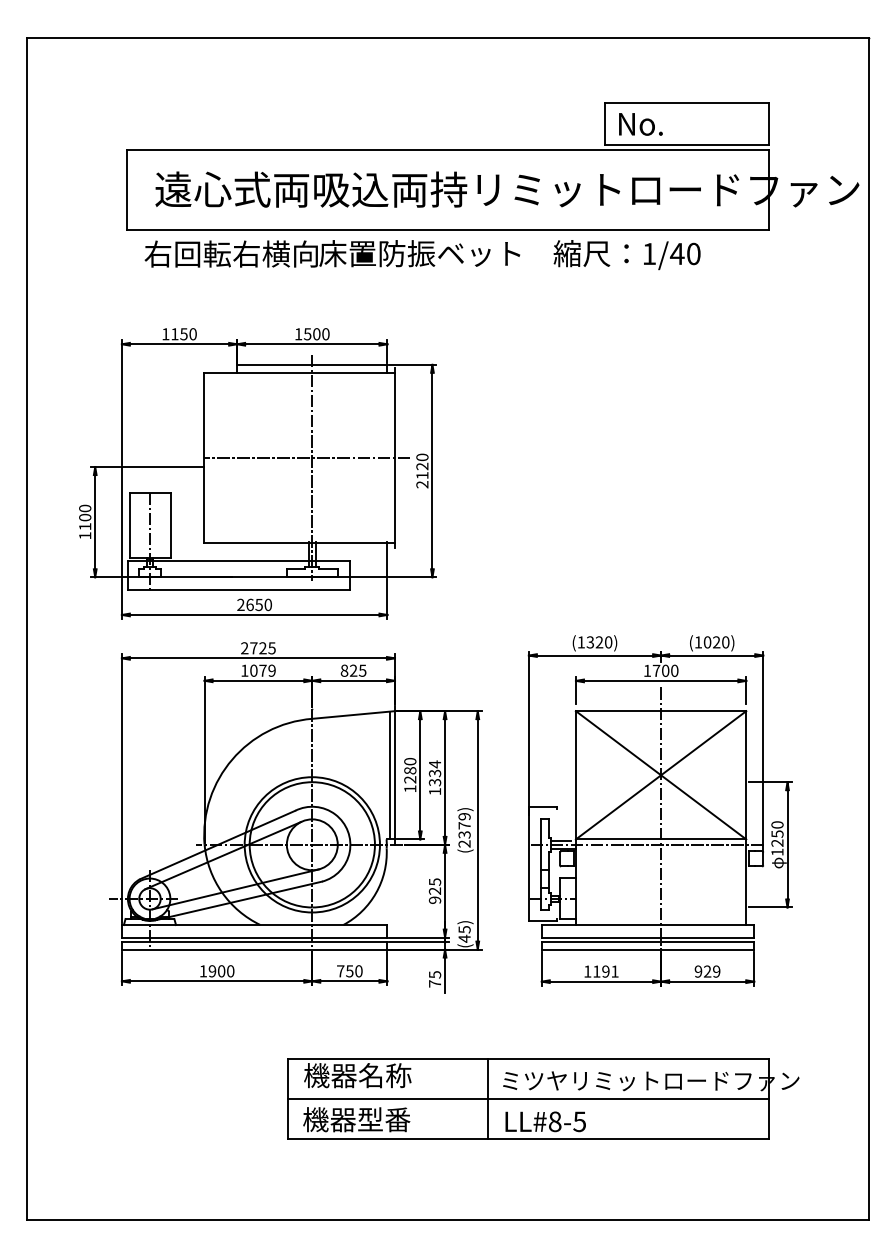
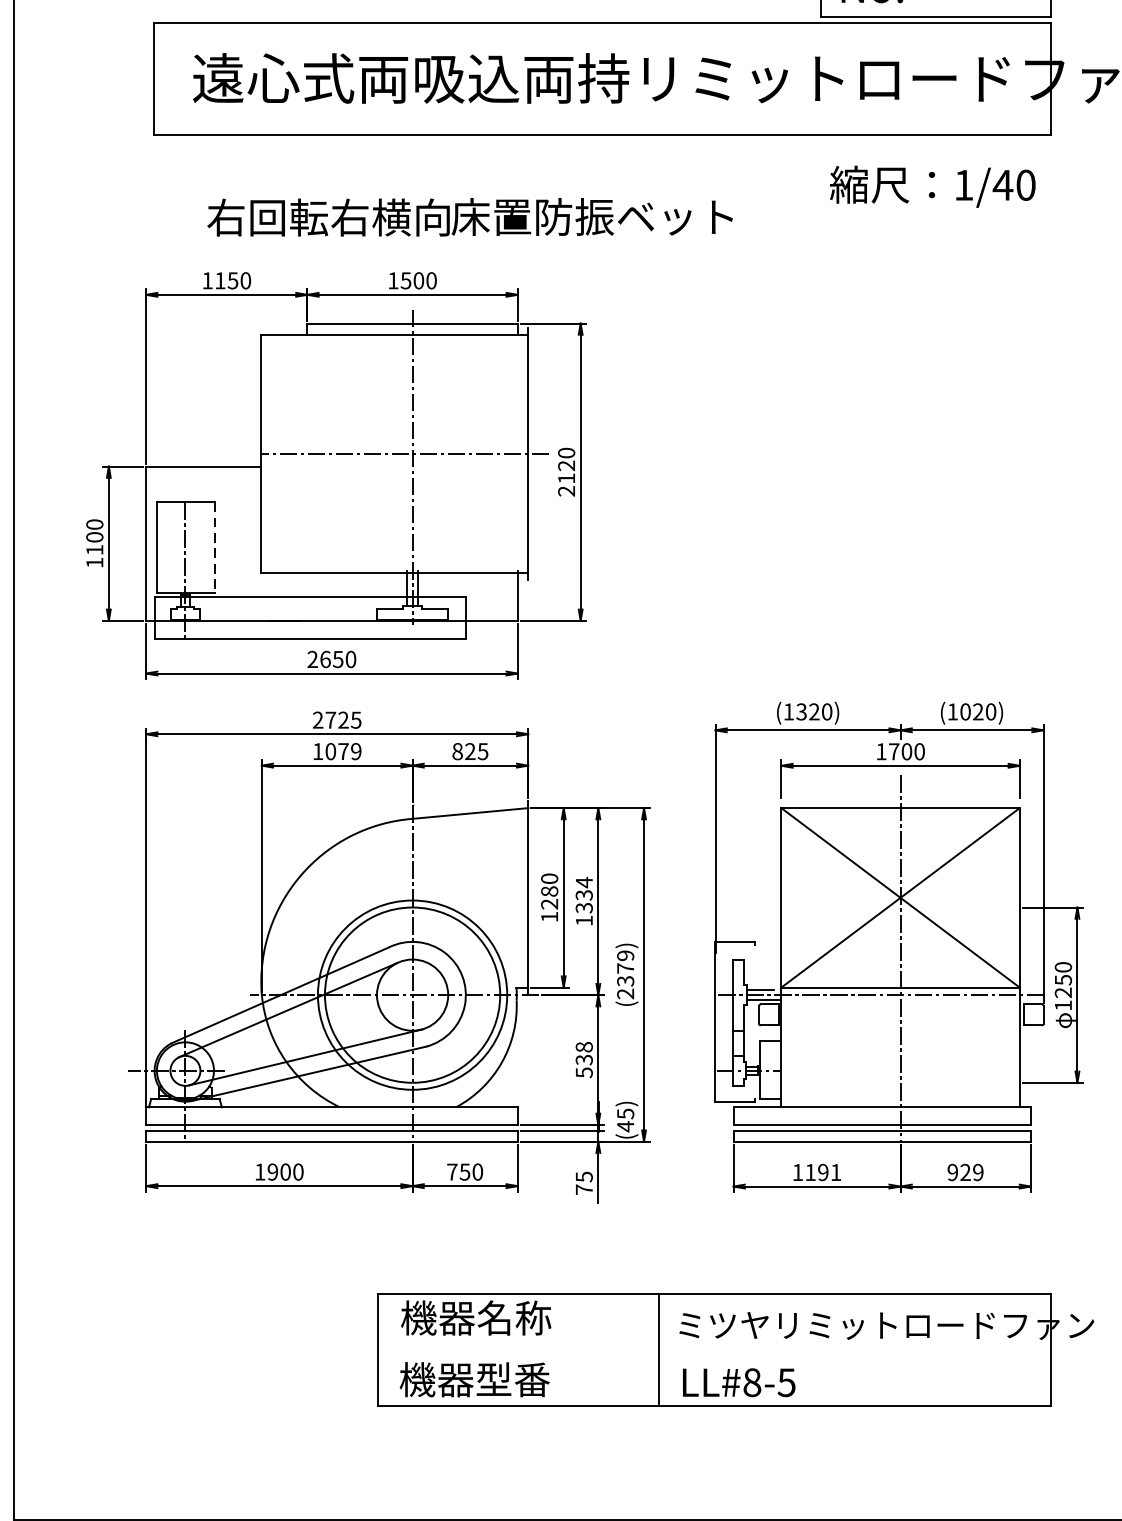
text: (332, 253) -> (470, 216), moved
text: (626, 255) -> (931, 187), moved
line: (171, 525) -> (215, 548), solid -> dashed
line: (389, 775) -> (520, 898), removed
text: (434, 891) -> (583, 1060), 925 -> 538
line: (527, 1098) -> (713, 1350), removed

